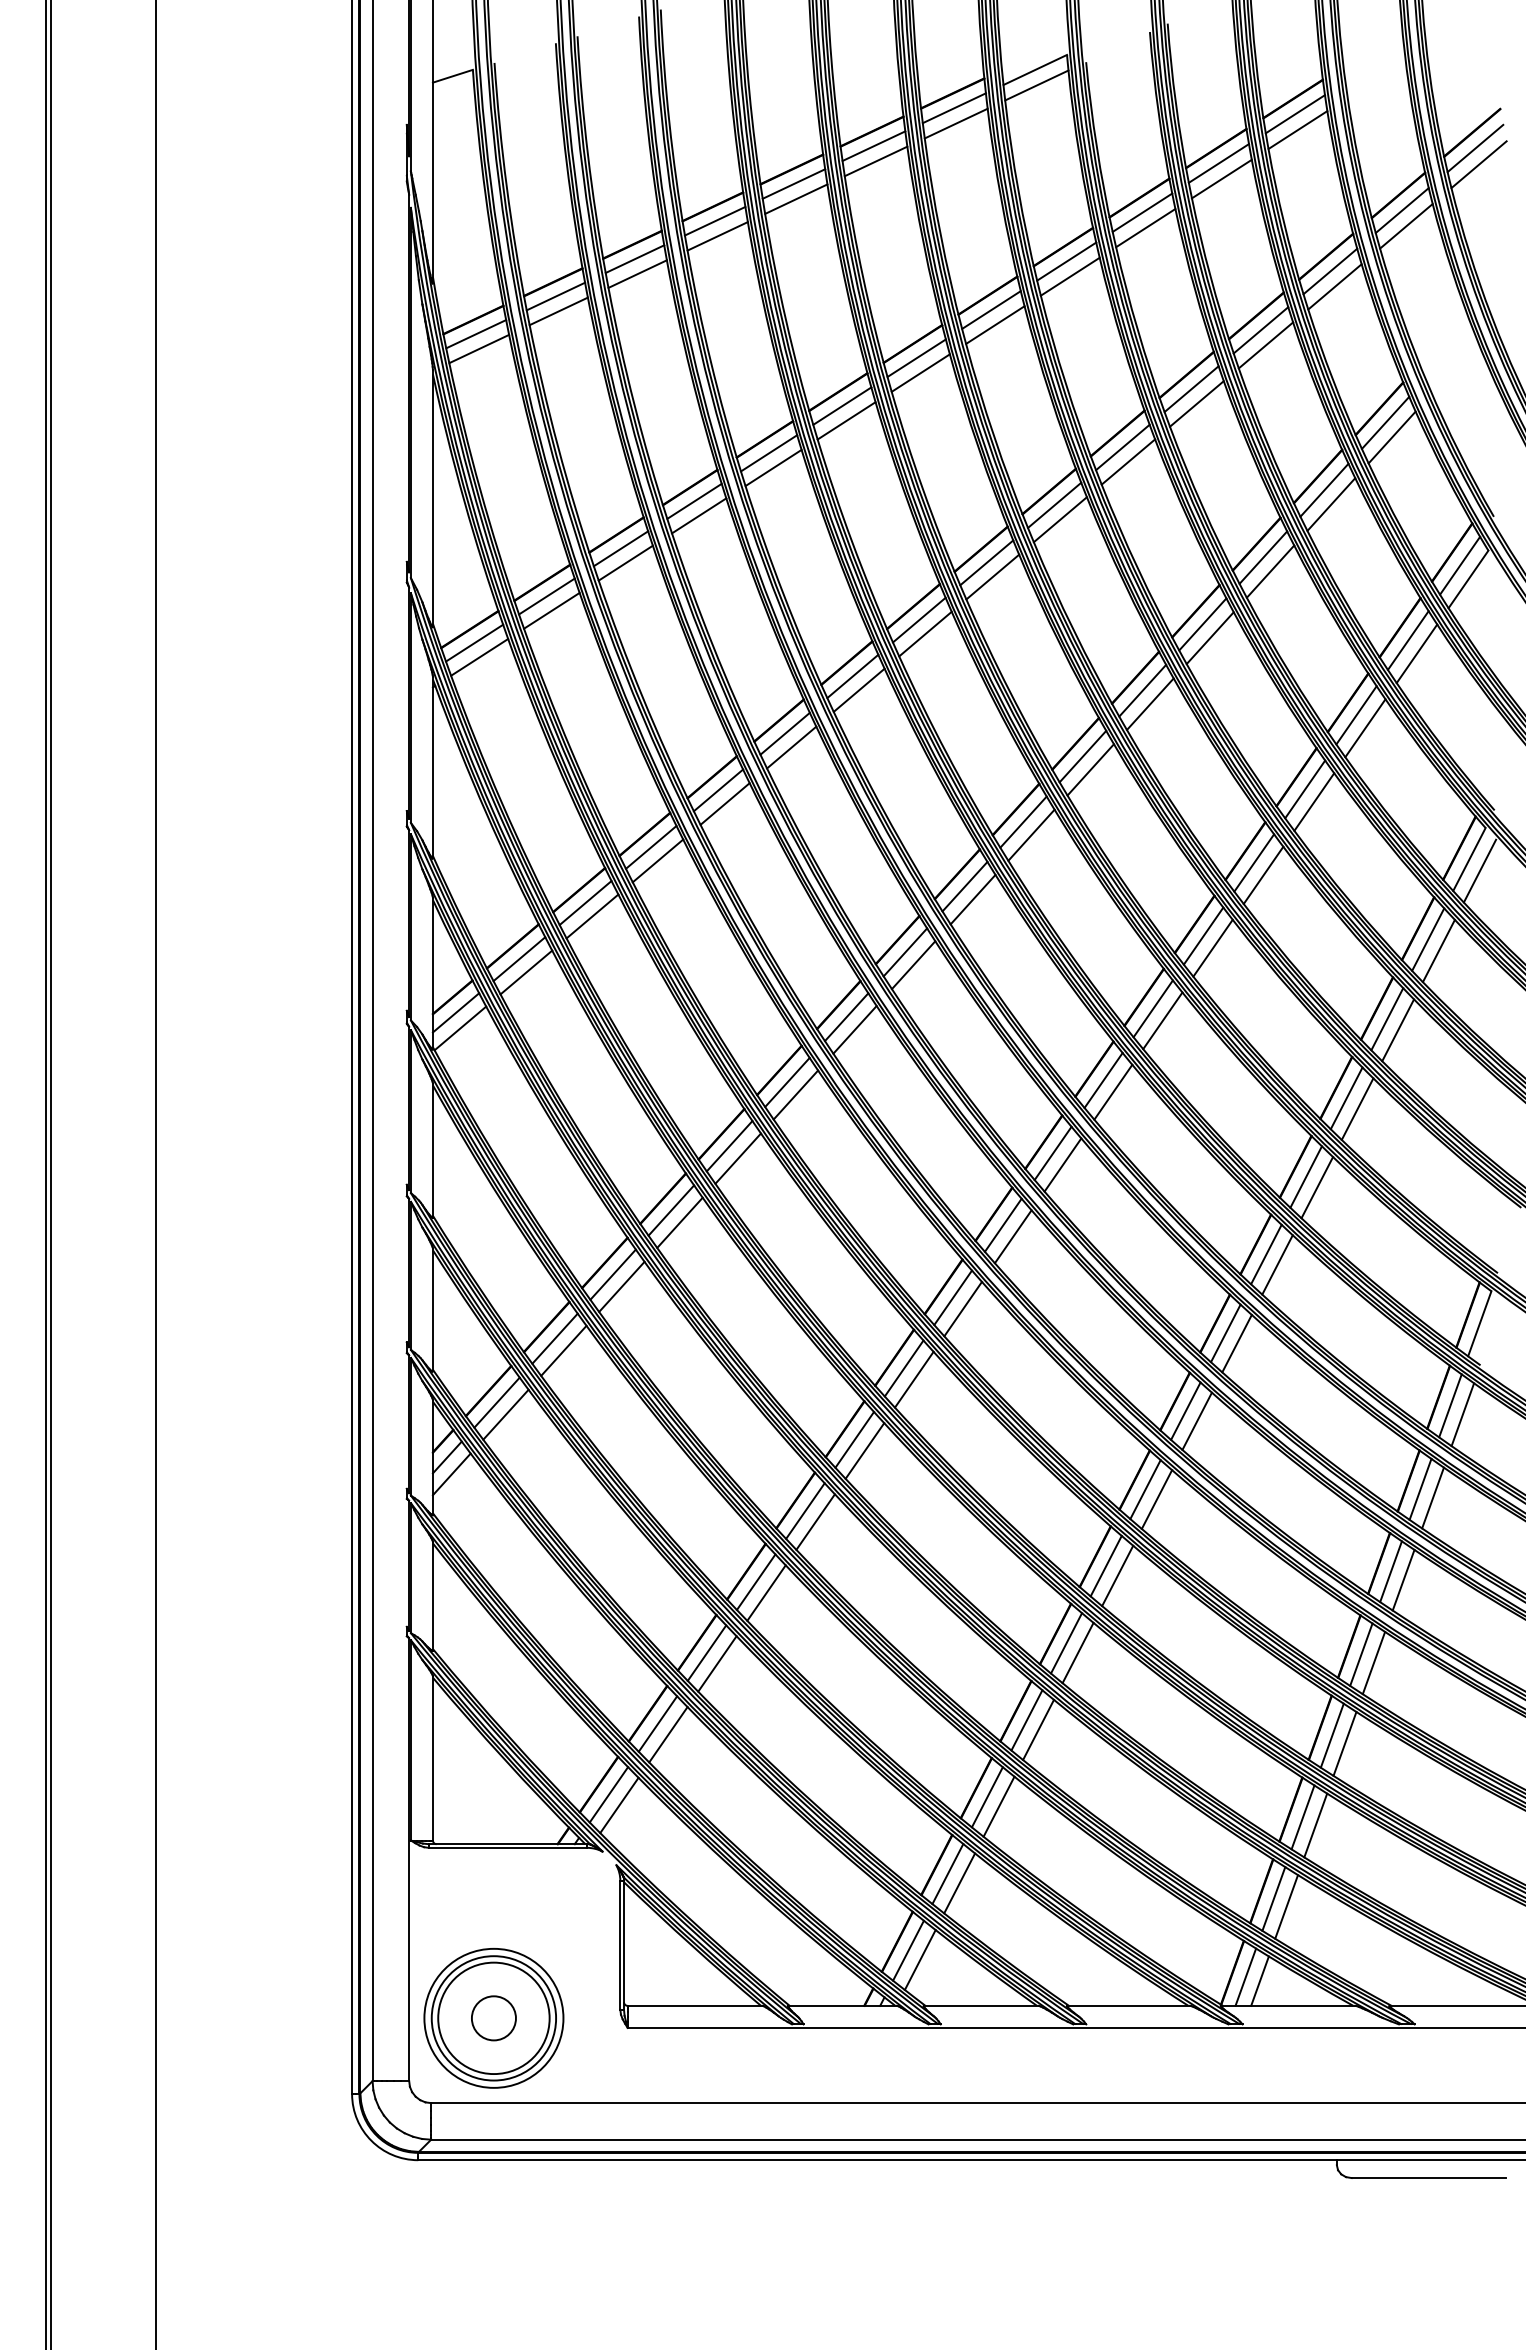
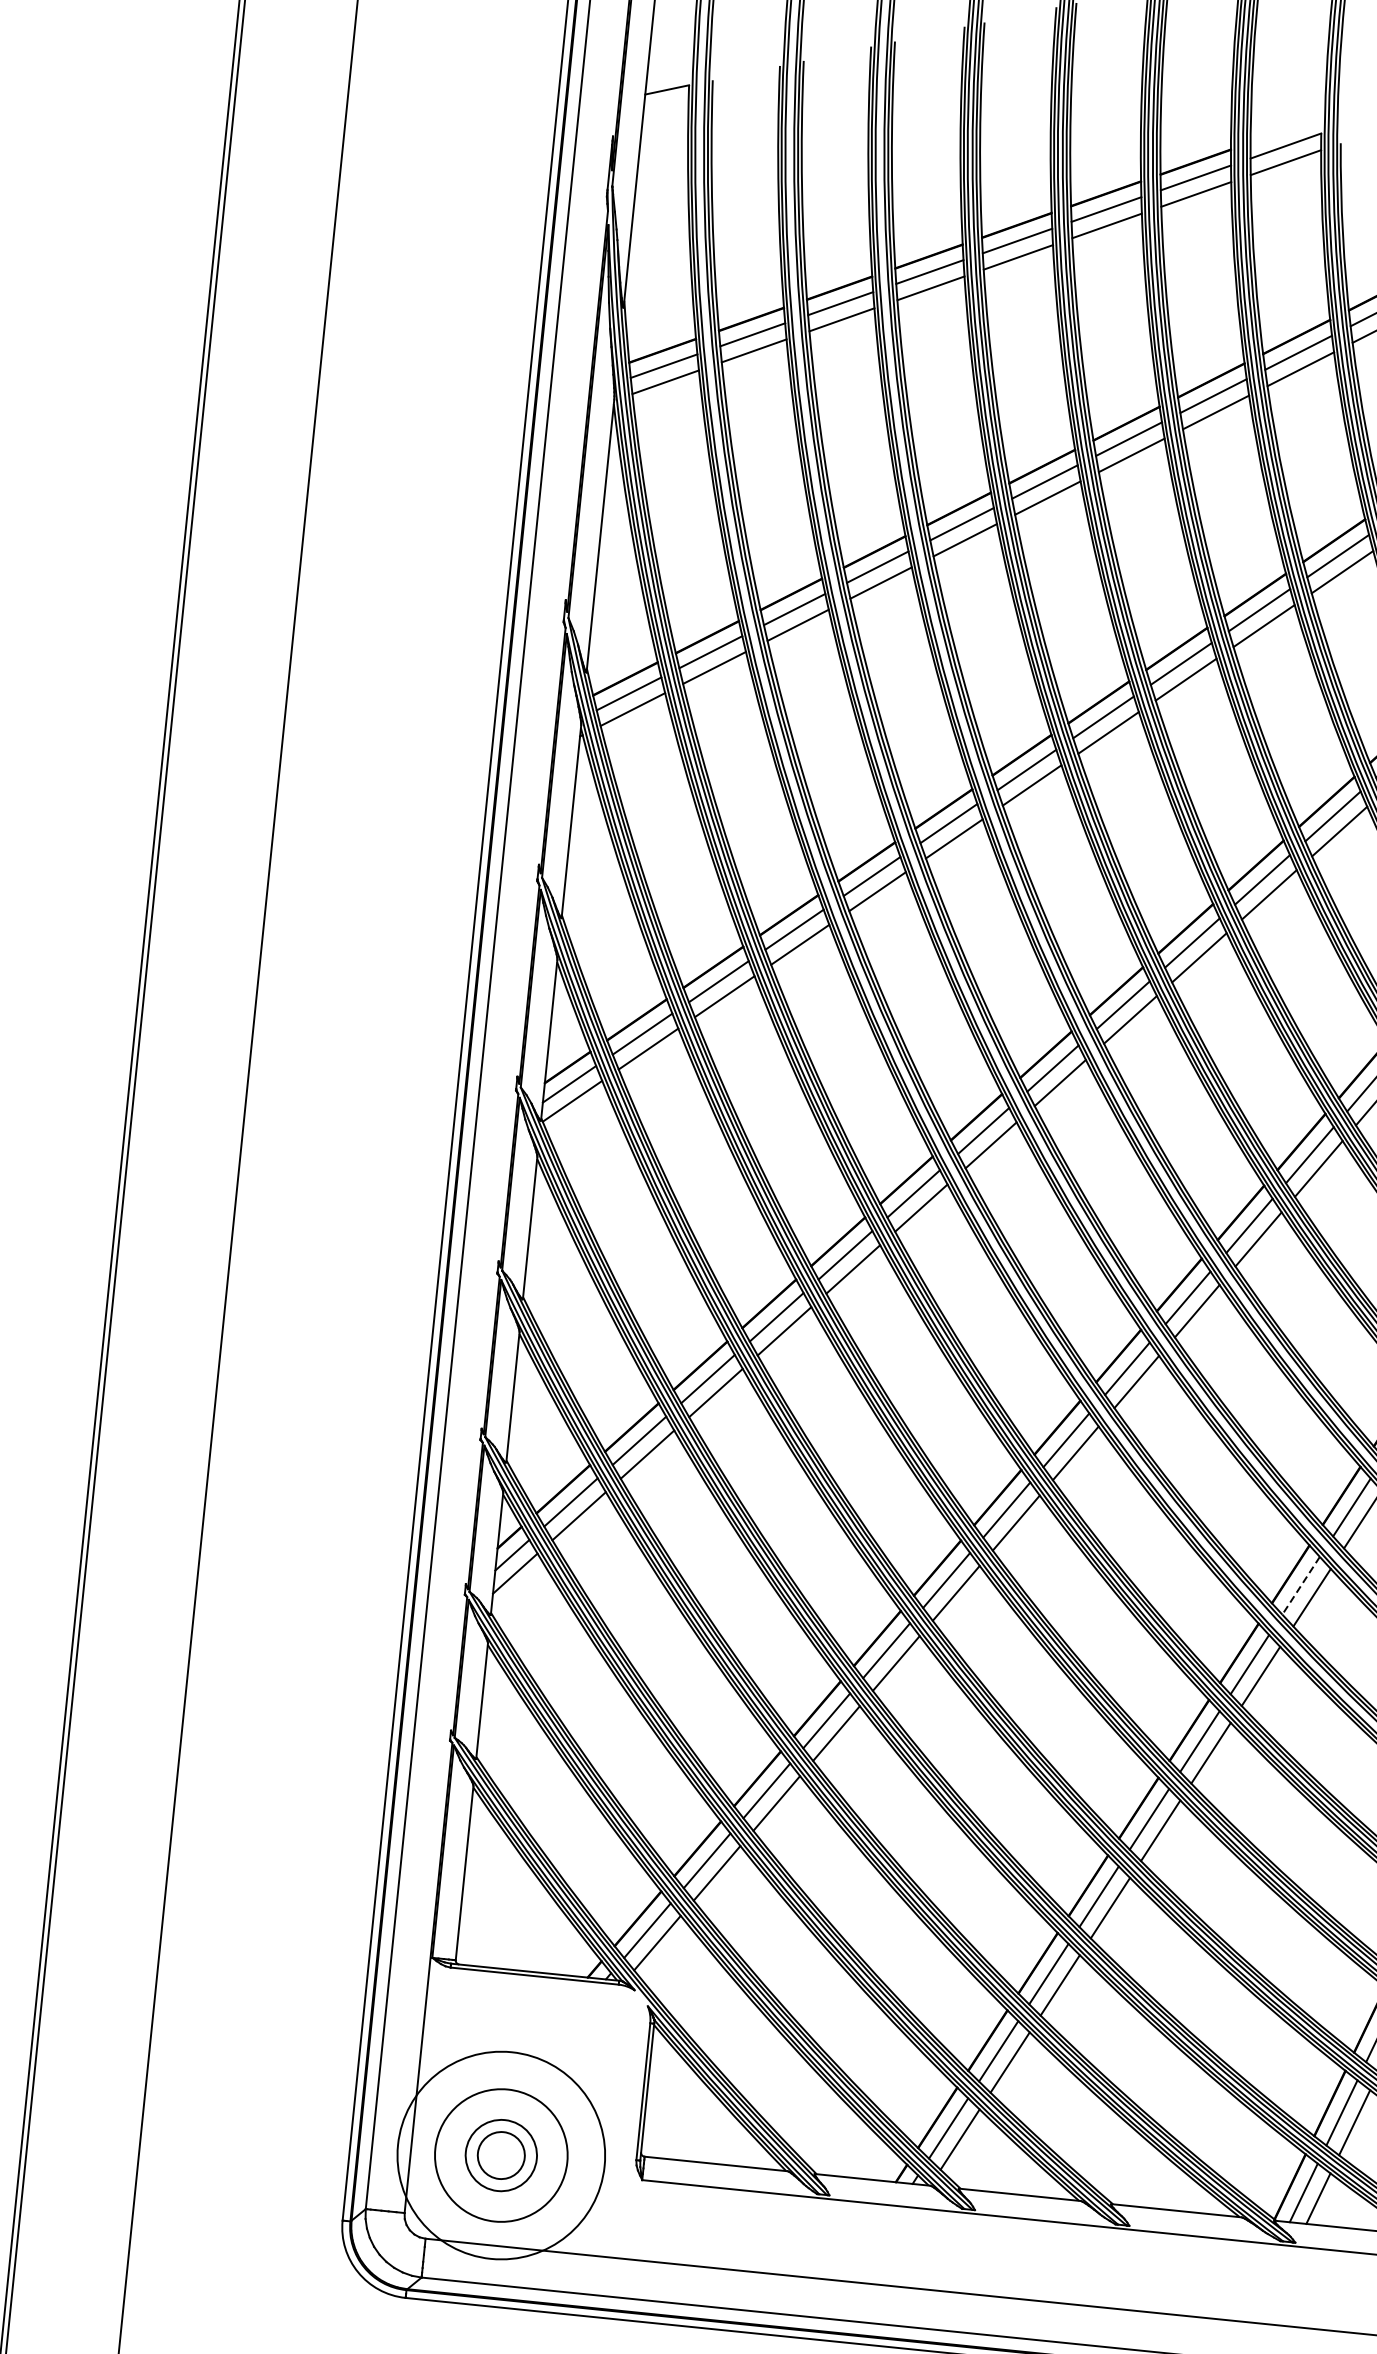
line: (1185, 1411) -> (1300, 1586), solid -> dashed
circle: (493, 2017) -> (500, 2154), size x1.4
circle: (493, 2018) -> (500, 2155), size x0.6

